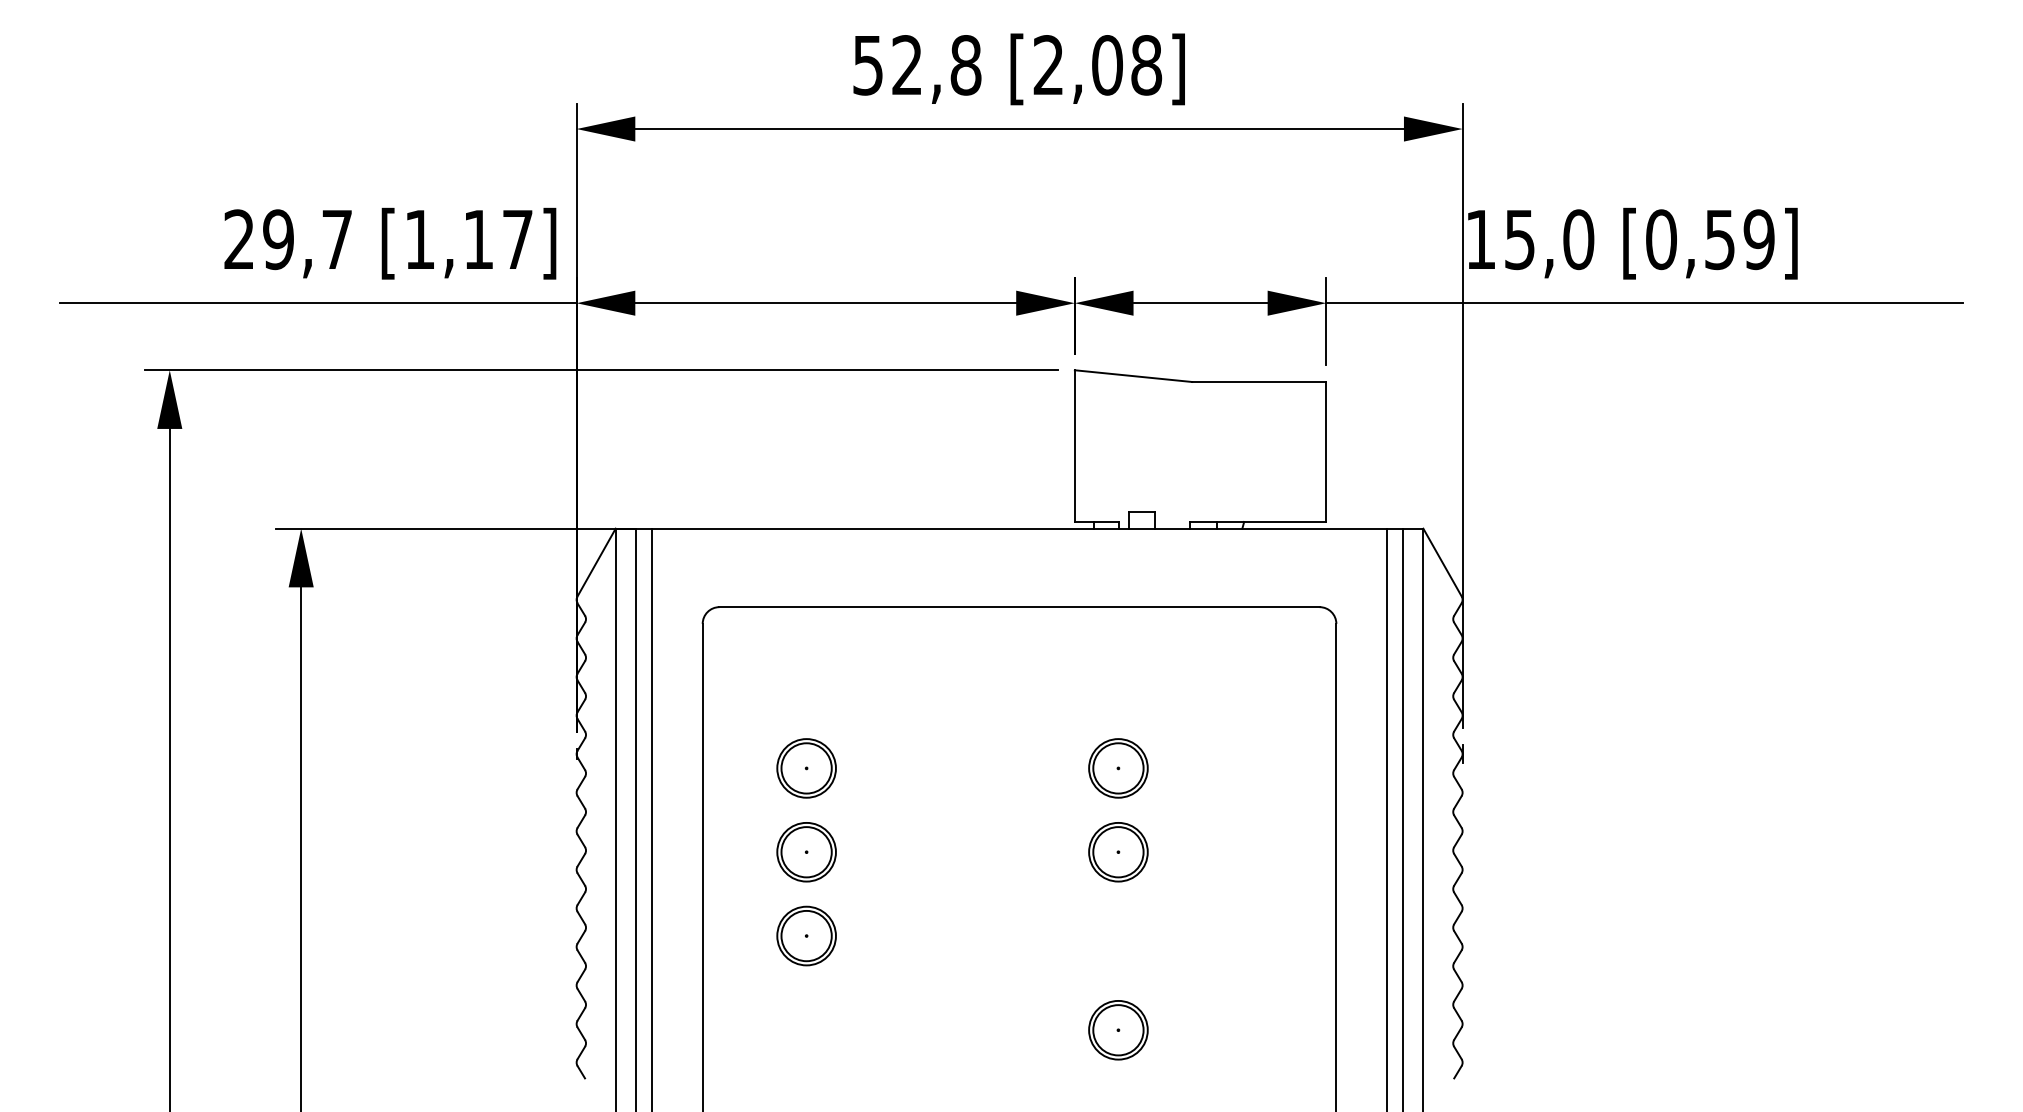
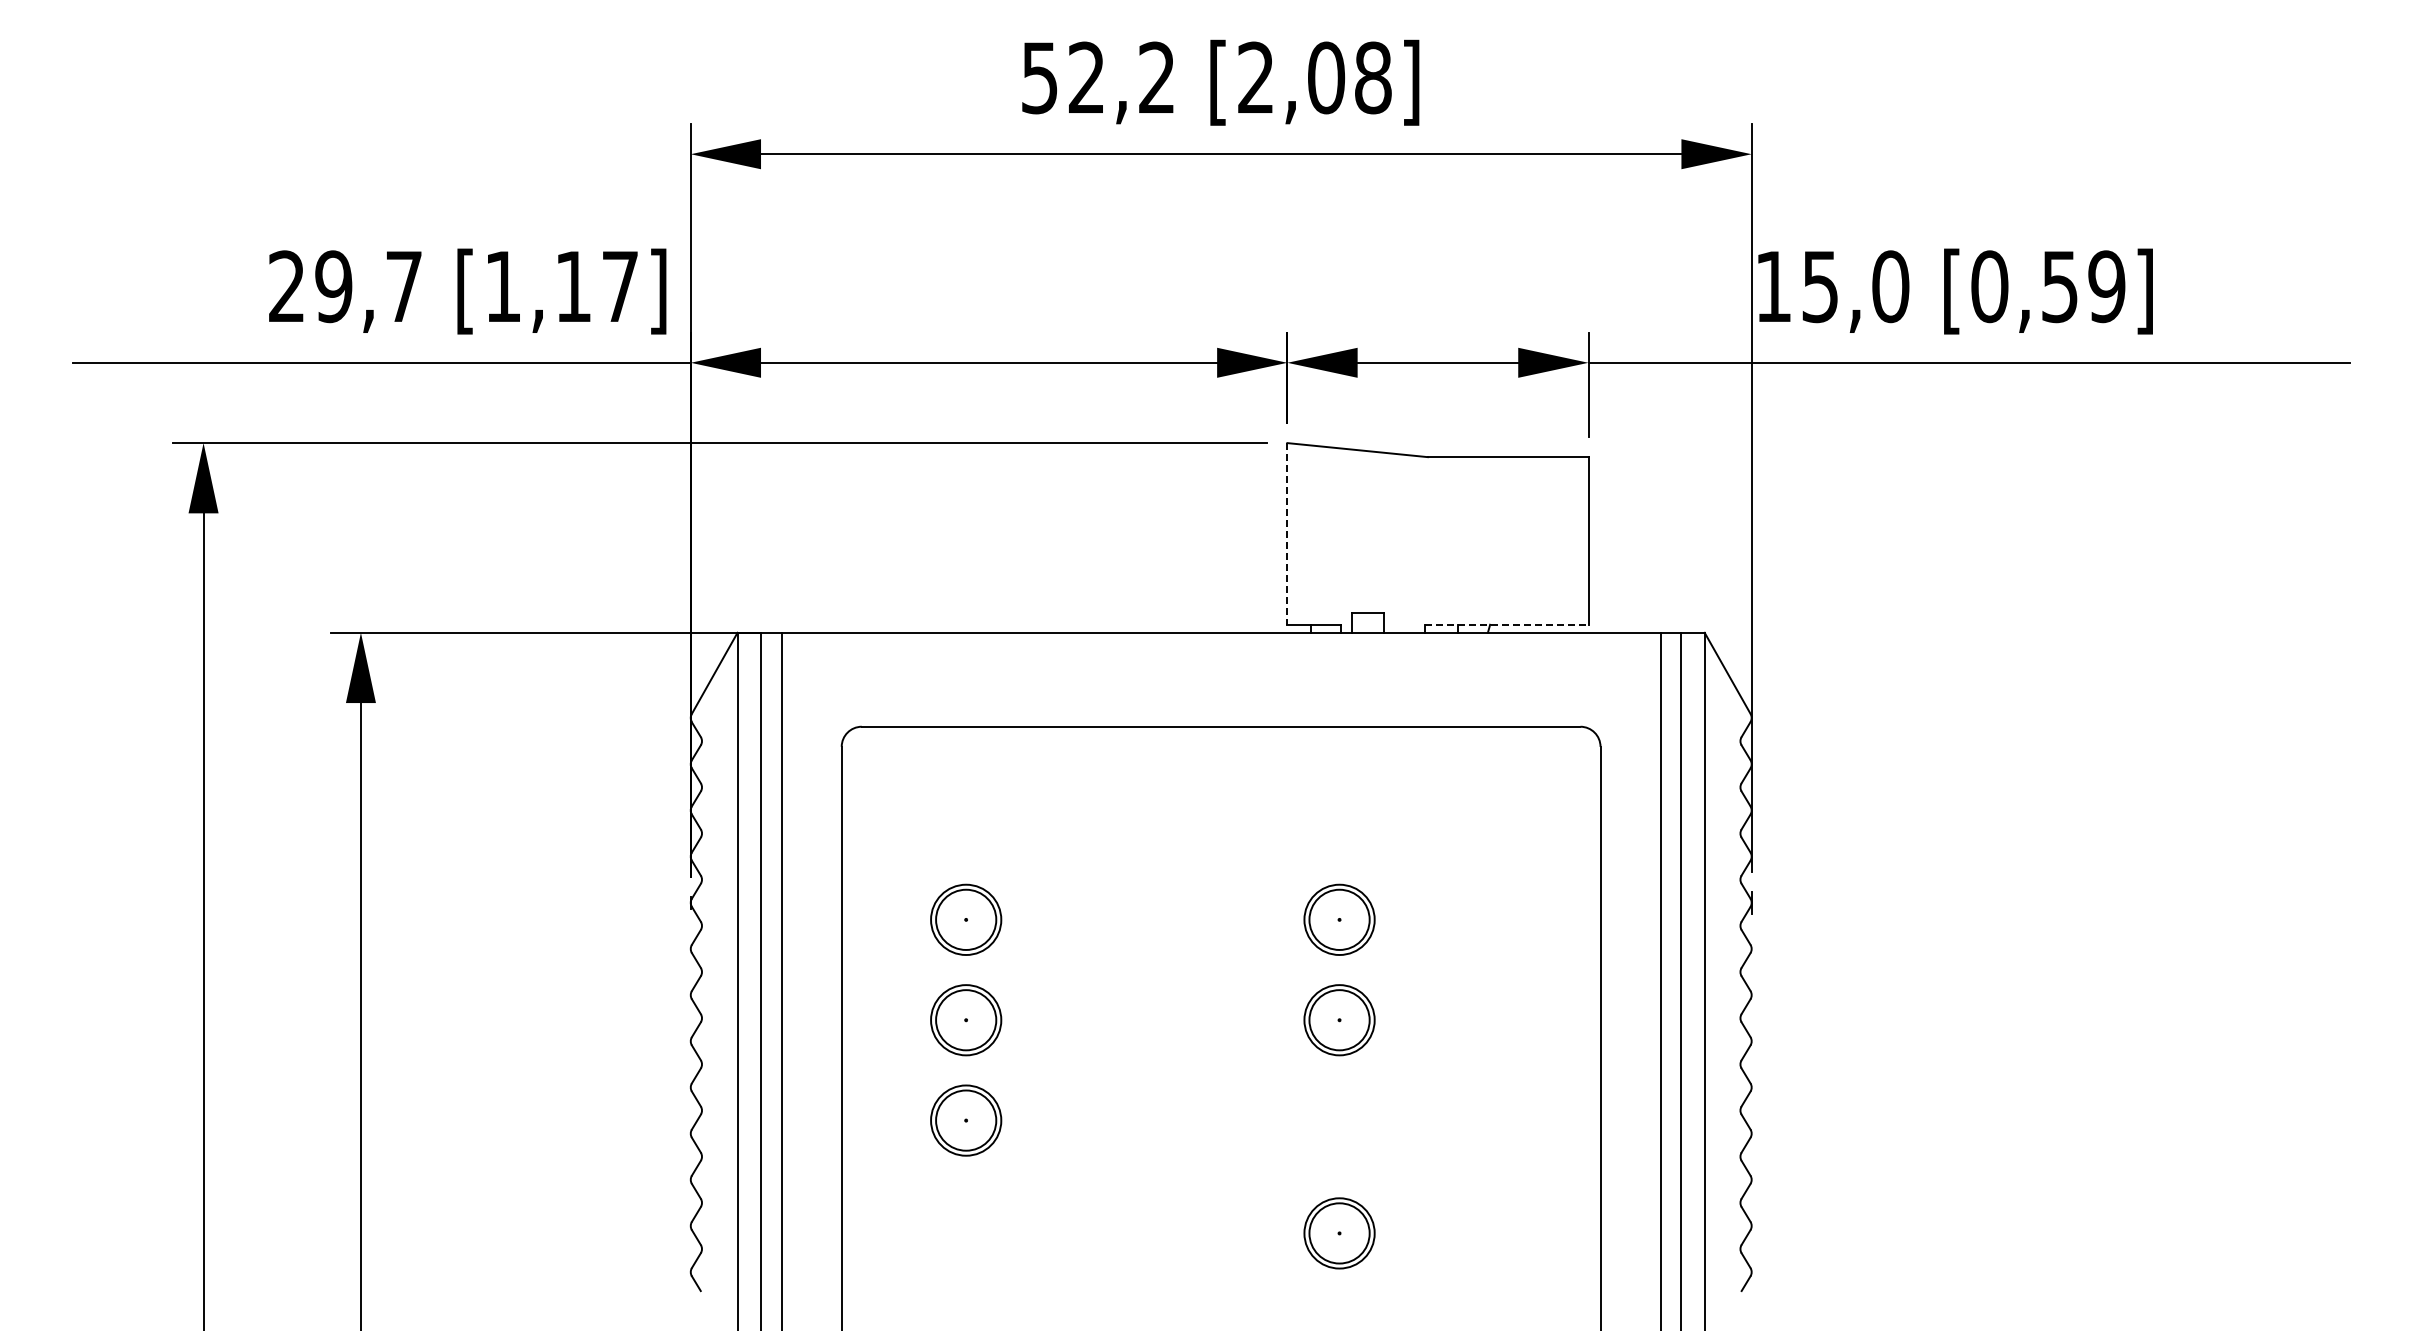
text: (965, 64) -> (1156, 77), 52,8 -> 52,2
line: (1074, 445) -> (1287, 533), solid -> dashed
line: (1257, 521) -> (1506, 624), solid -> dashed

